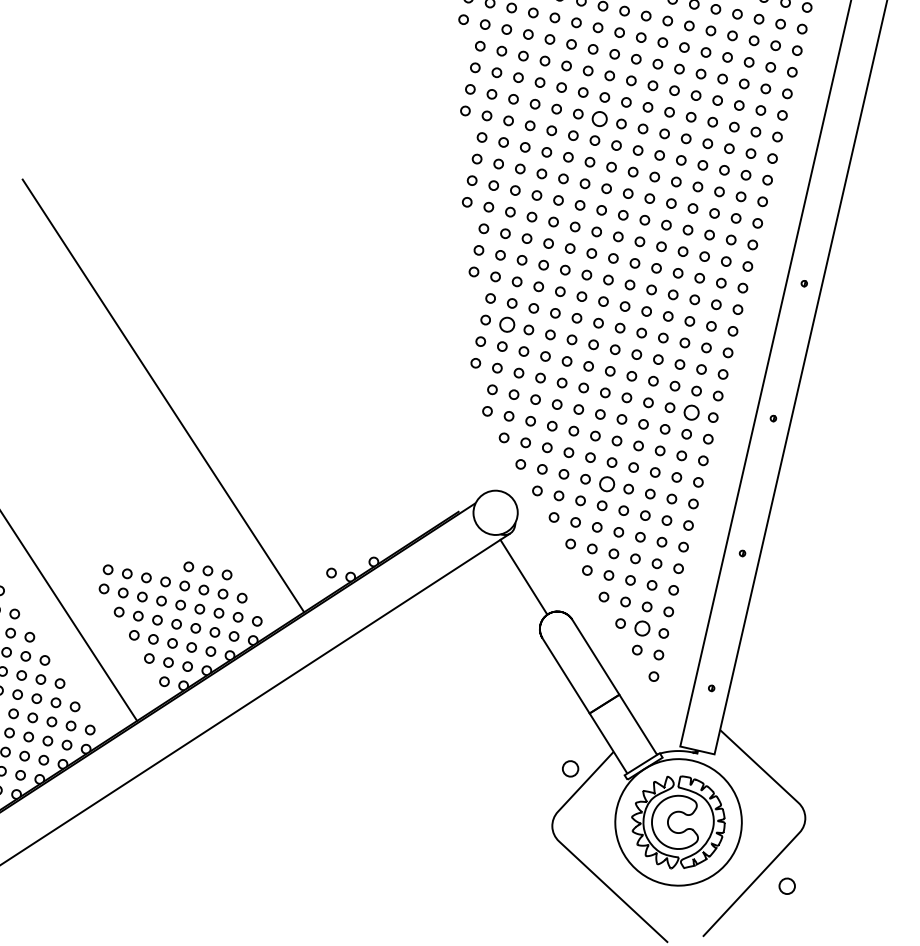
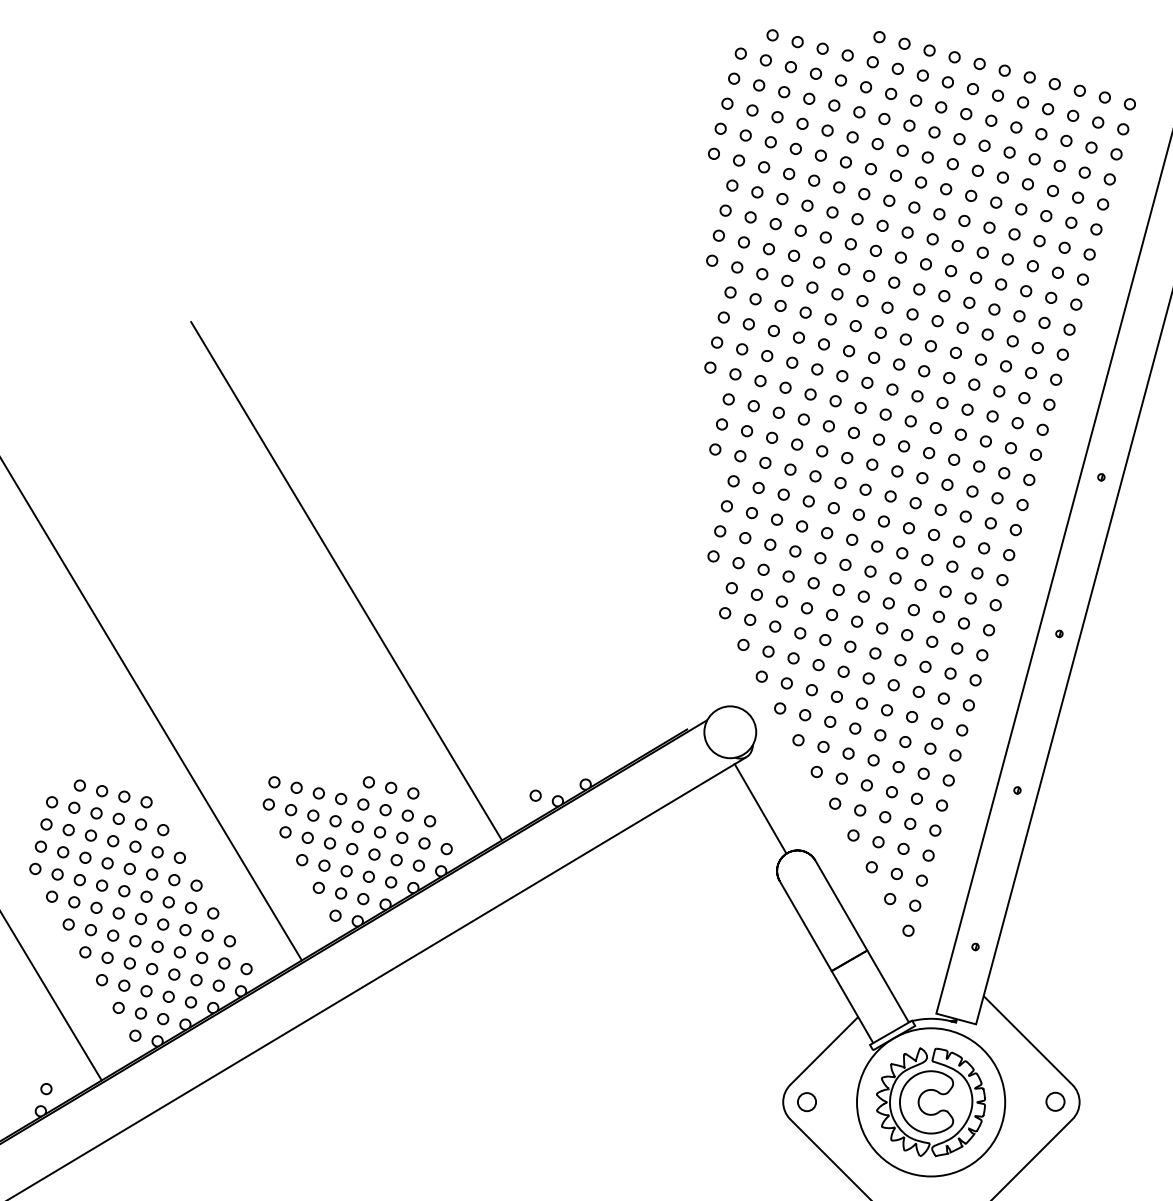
part: (600, 118) -> (869, 275), size x0.62
part: (506, 325) -> (751, 513), size x0.62
part: (691, 412) -> (963, 623), size x0.62
part: (606, 484) -> (861, 703), size x0.62
part: (641, 628) -> (896, 873), size x0.62
part: (570, 769) -> (806, 1102), moved
part: (787, 886) -> (1055, 1101), moved

